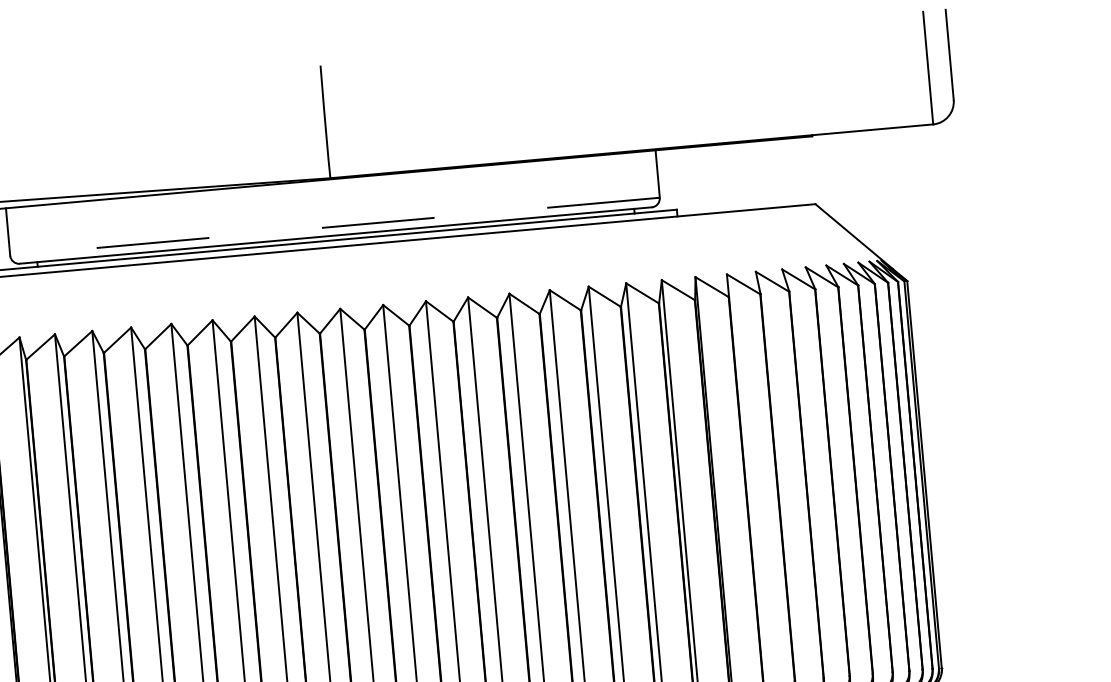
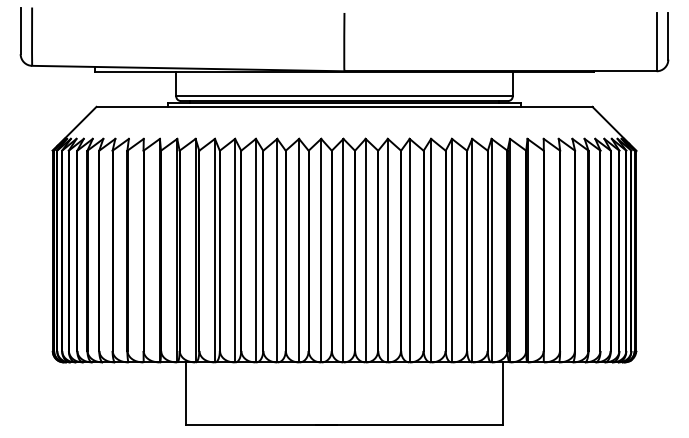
line: (335, 226) -> (344, 96), dashed -> solid

